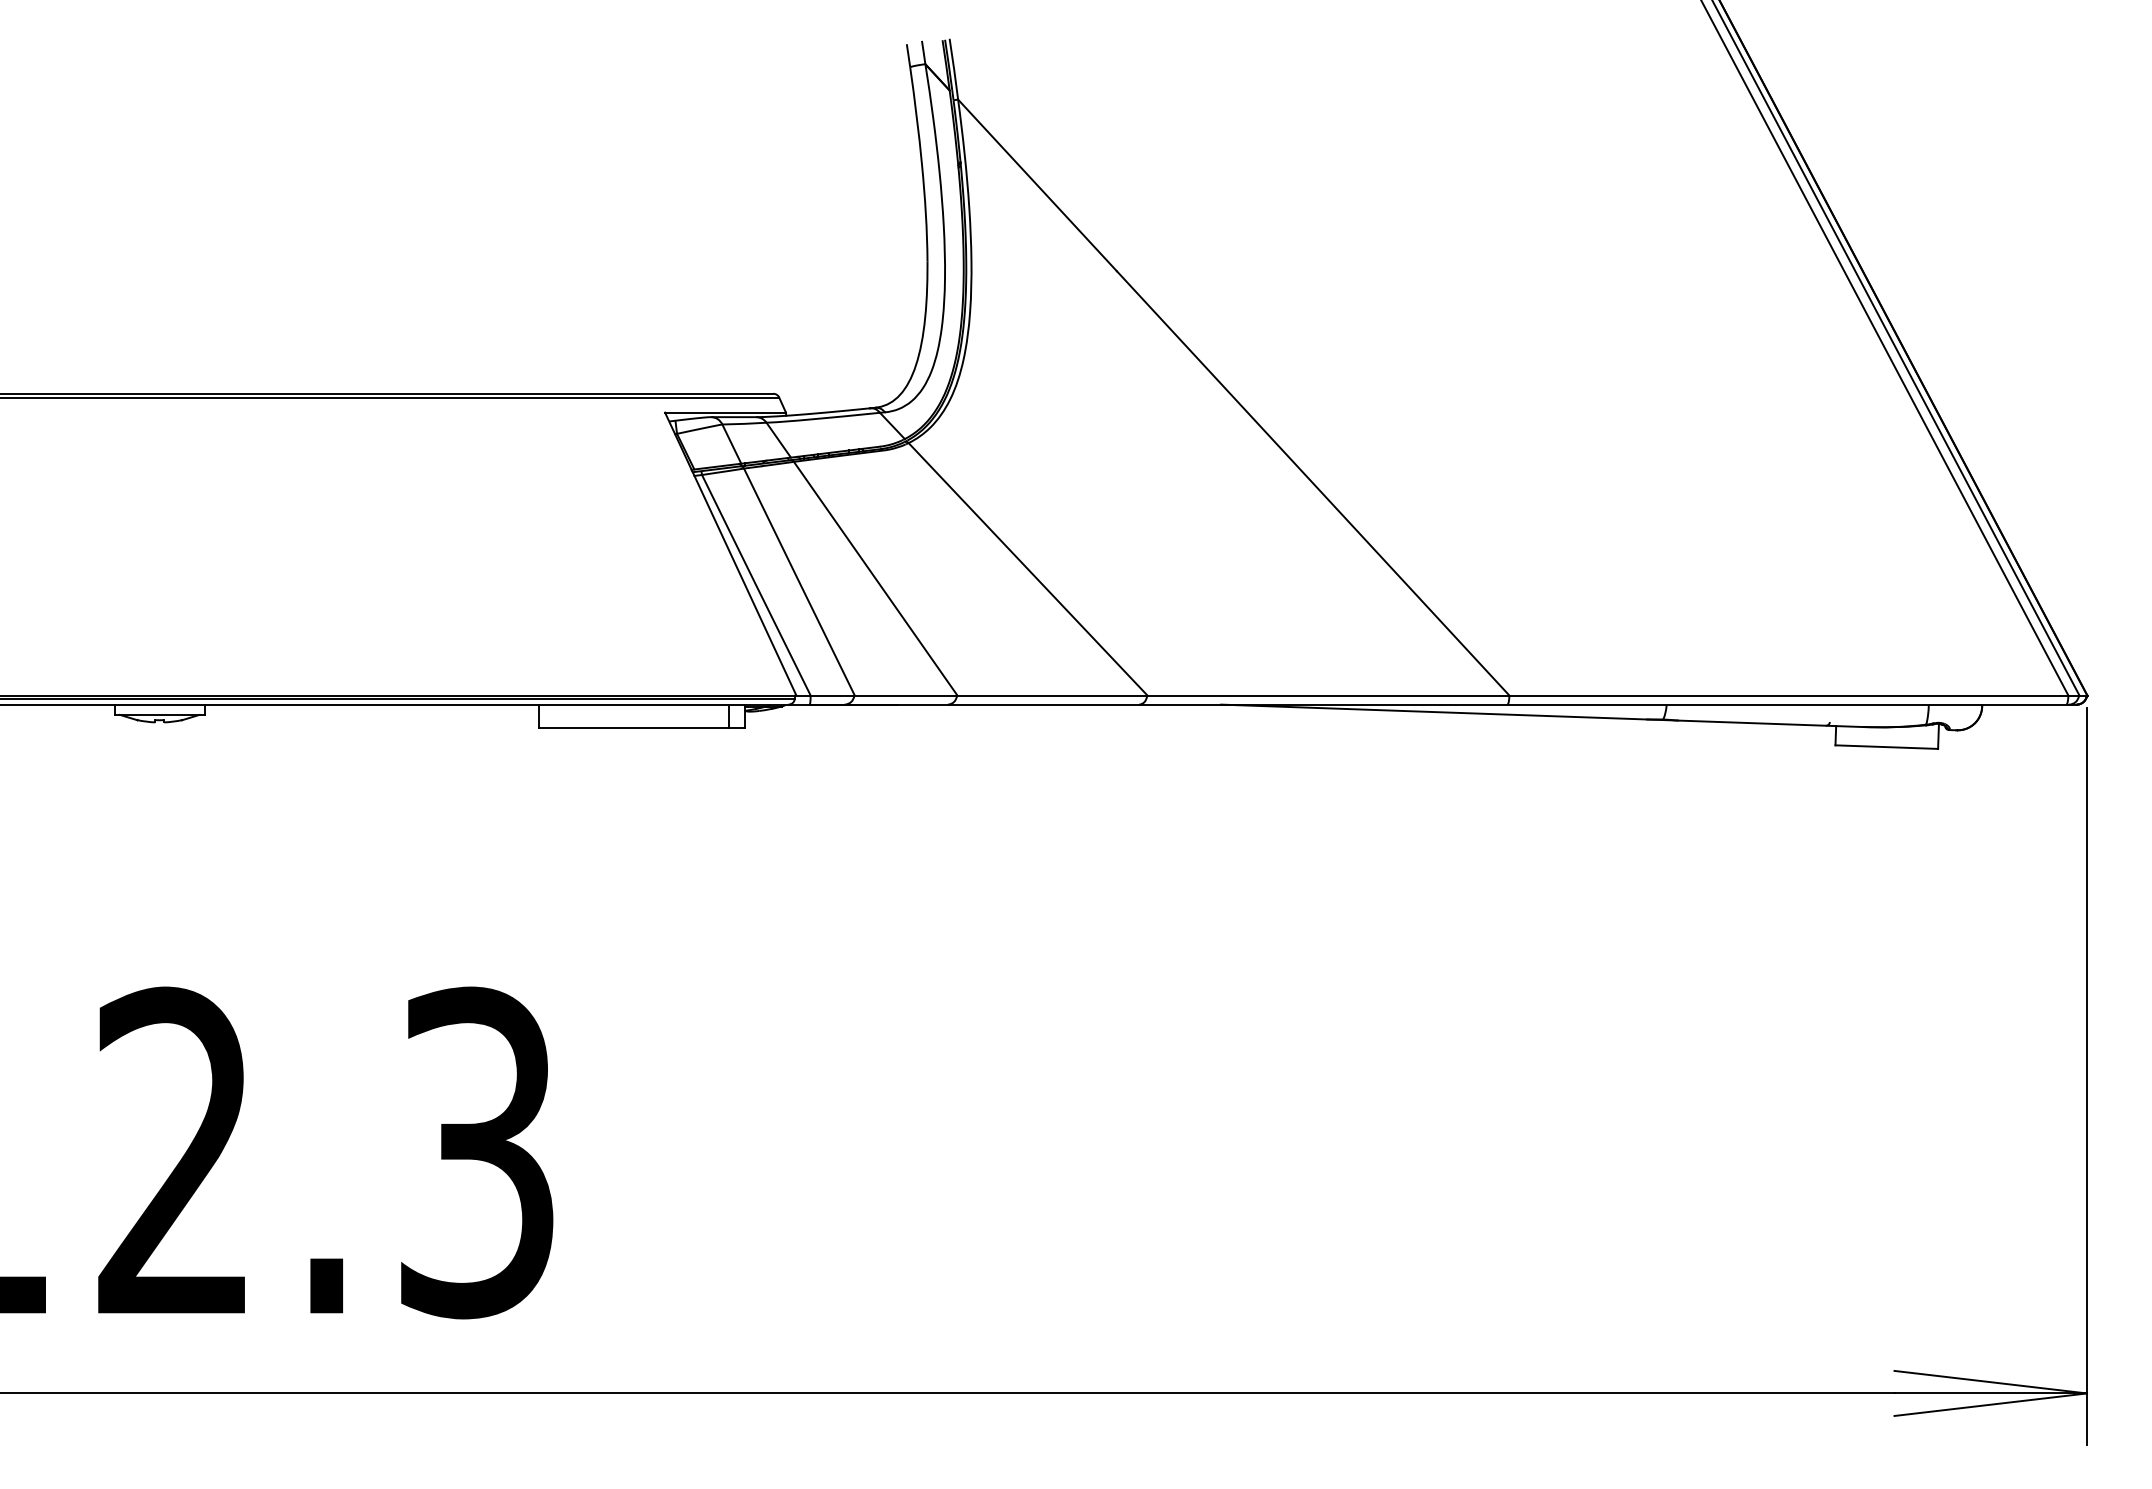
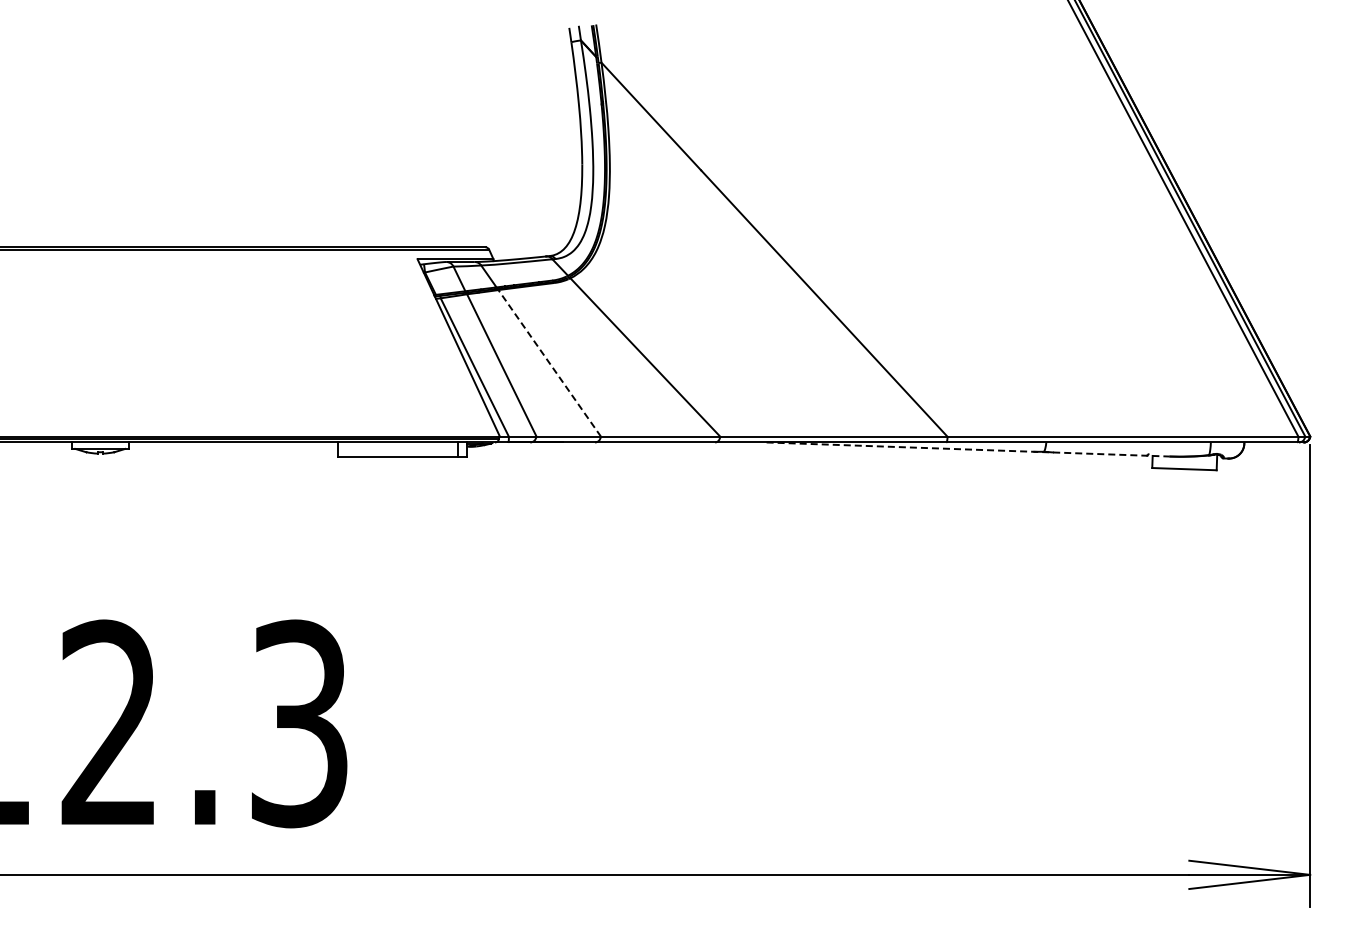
line: (875, 578) -> (549, 363), solid -> dashed
line: (1542, 715) -> (968, 449), solid -> dashed

